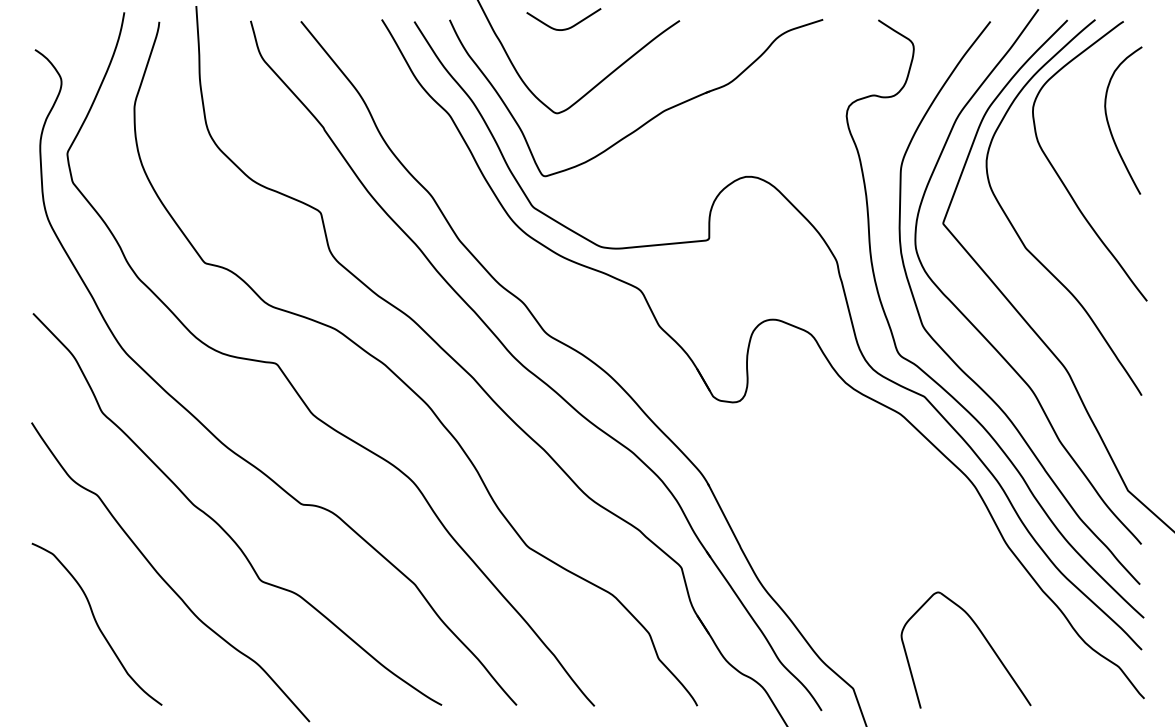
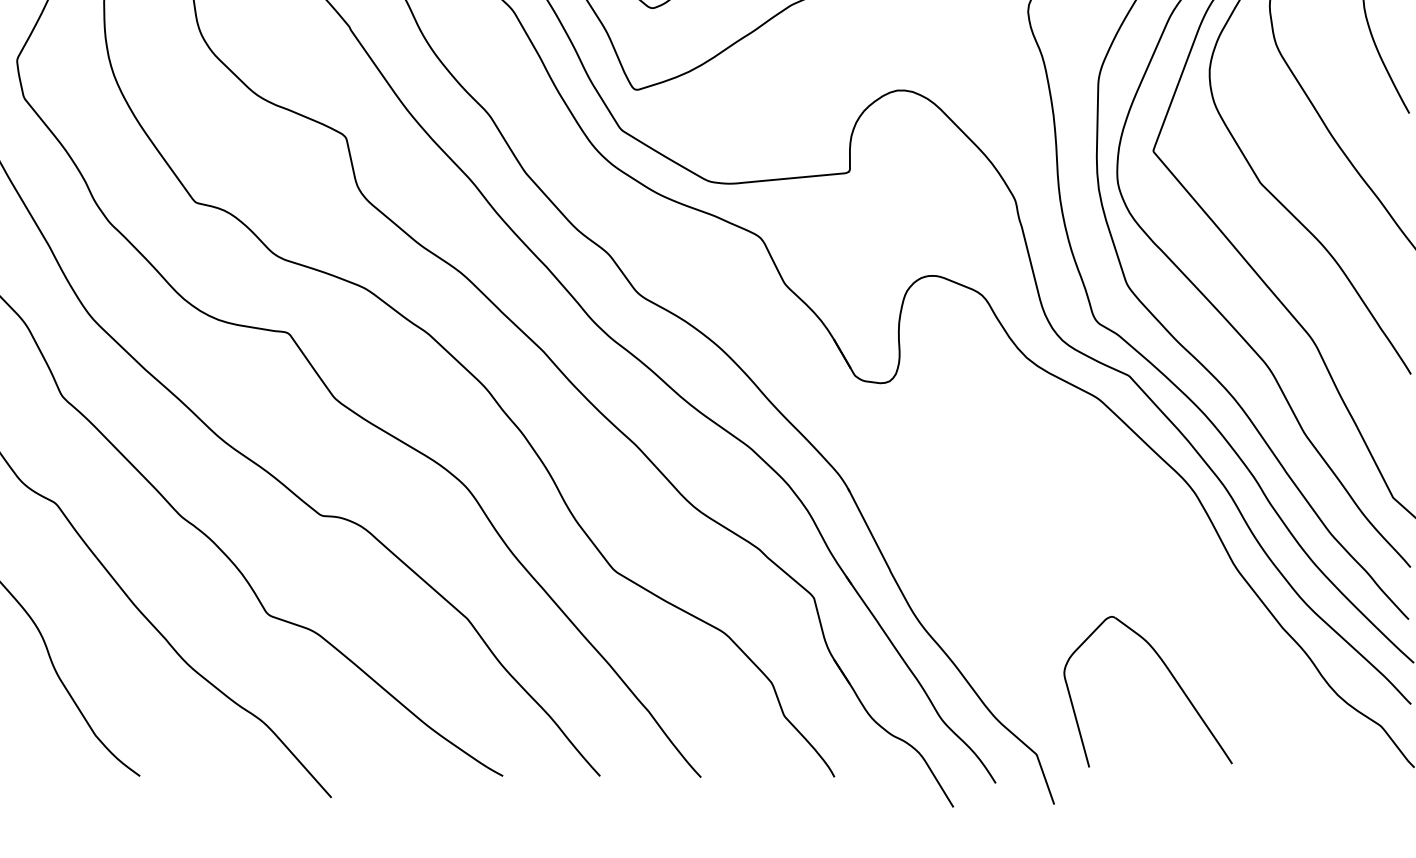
part: (983, 637) -> (1170, 675), moved

